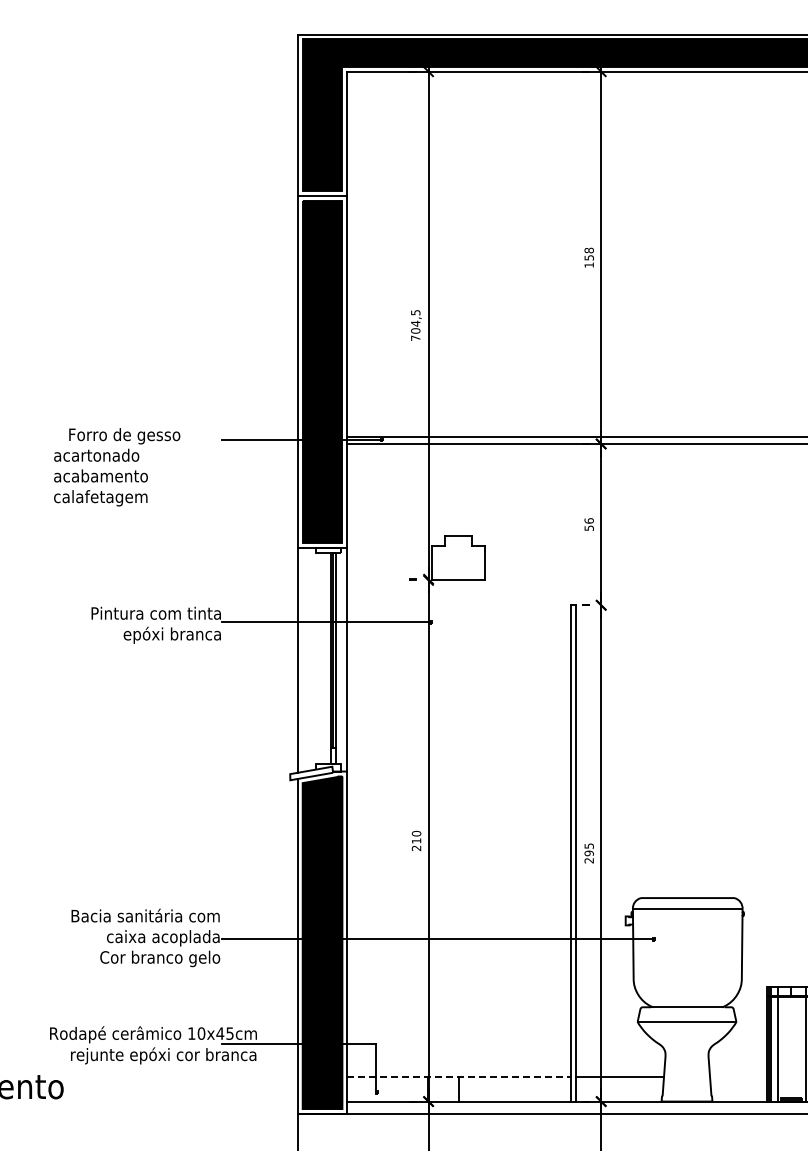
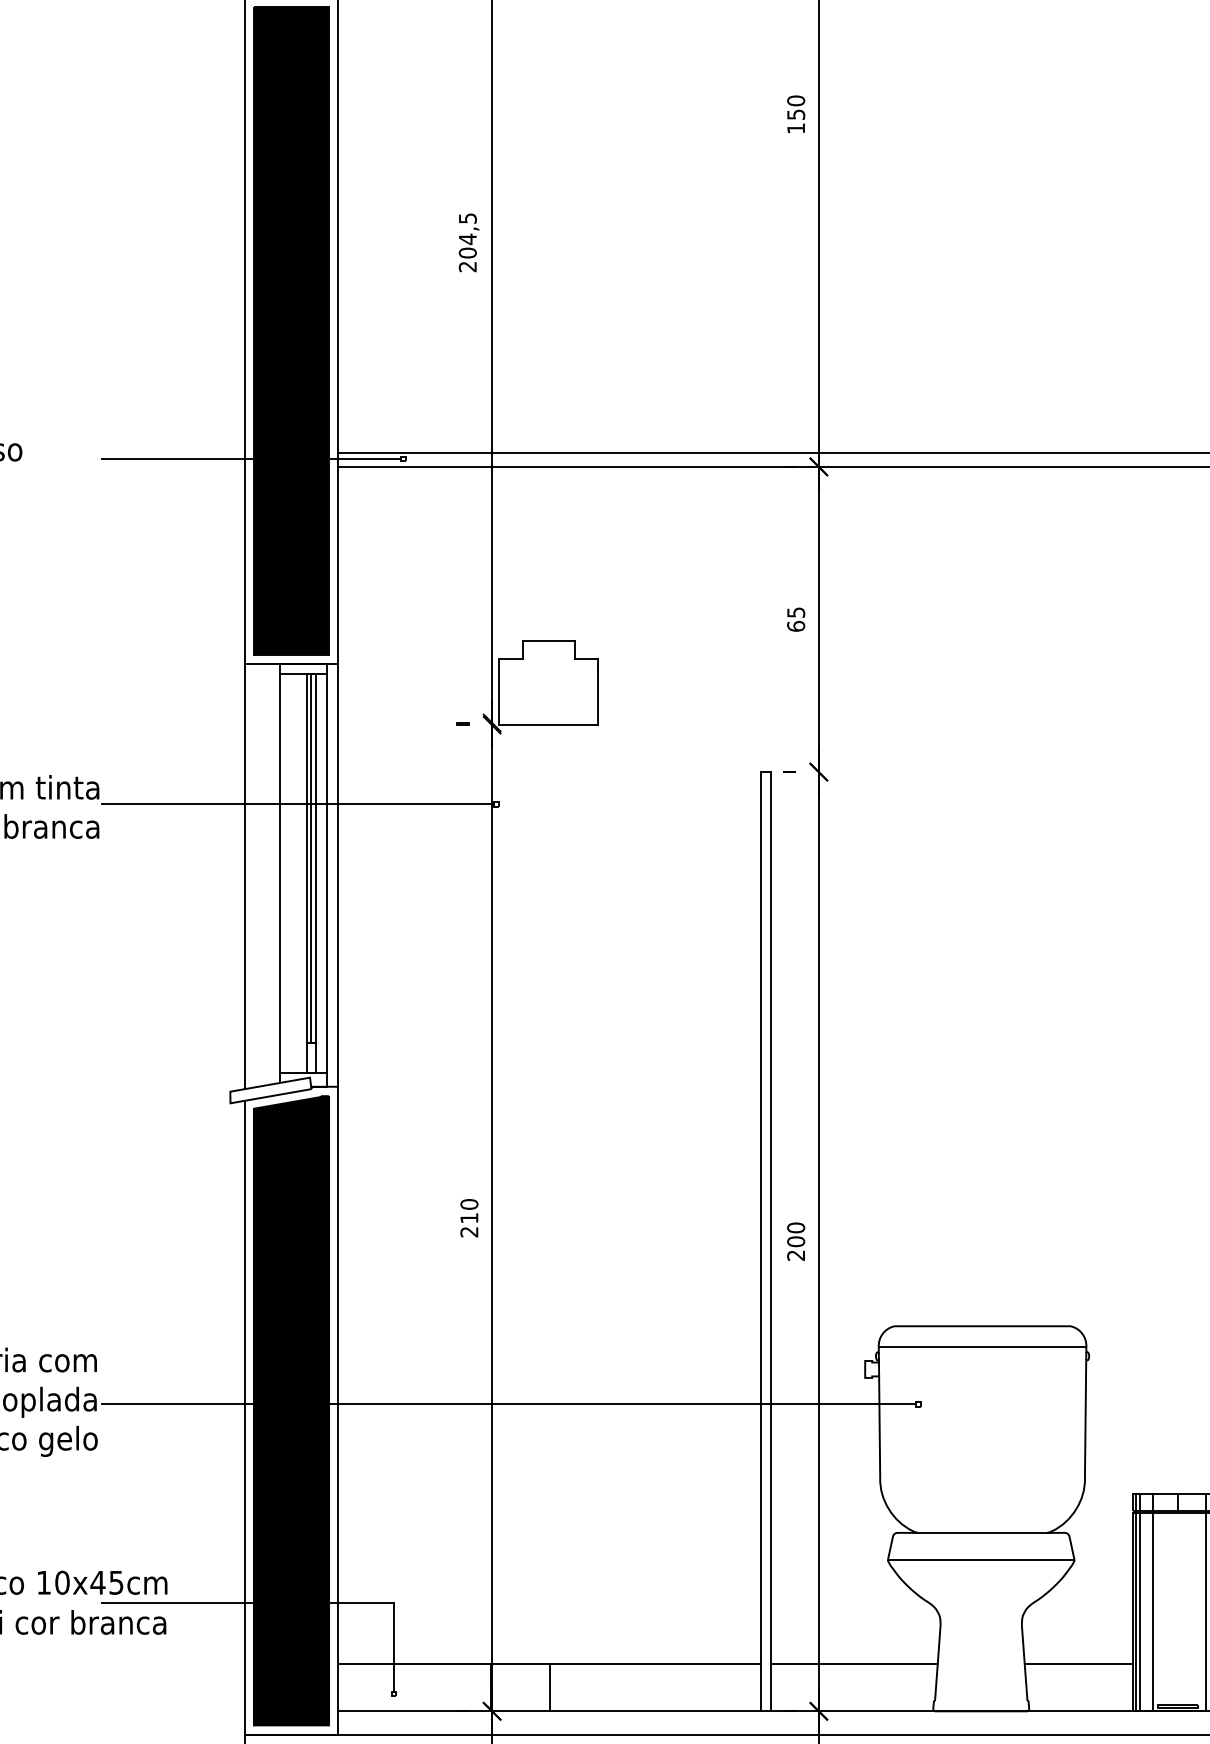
text: (588, 250) -> (794, 100), 158 -> 150
text: (415, 337) -> (467, 265), 704,5 -> 204,5
text: (588, 524) -> (794, 619), 56 -> 65
line: (316, 658) -> (280, 872), added
line: (341, 658) -> (327, 872), added
text: (588, 849) -> (794, 1234), 295 -> 200
line: (459, 1076) -> (550, 1663), dashed -> solid
line: (738, 1076) -> (1078, 1663), added

